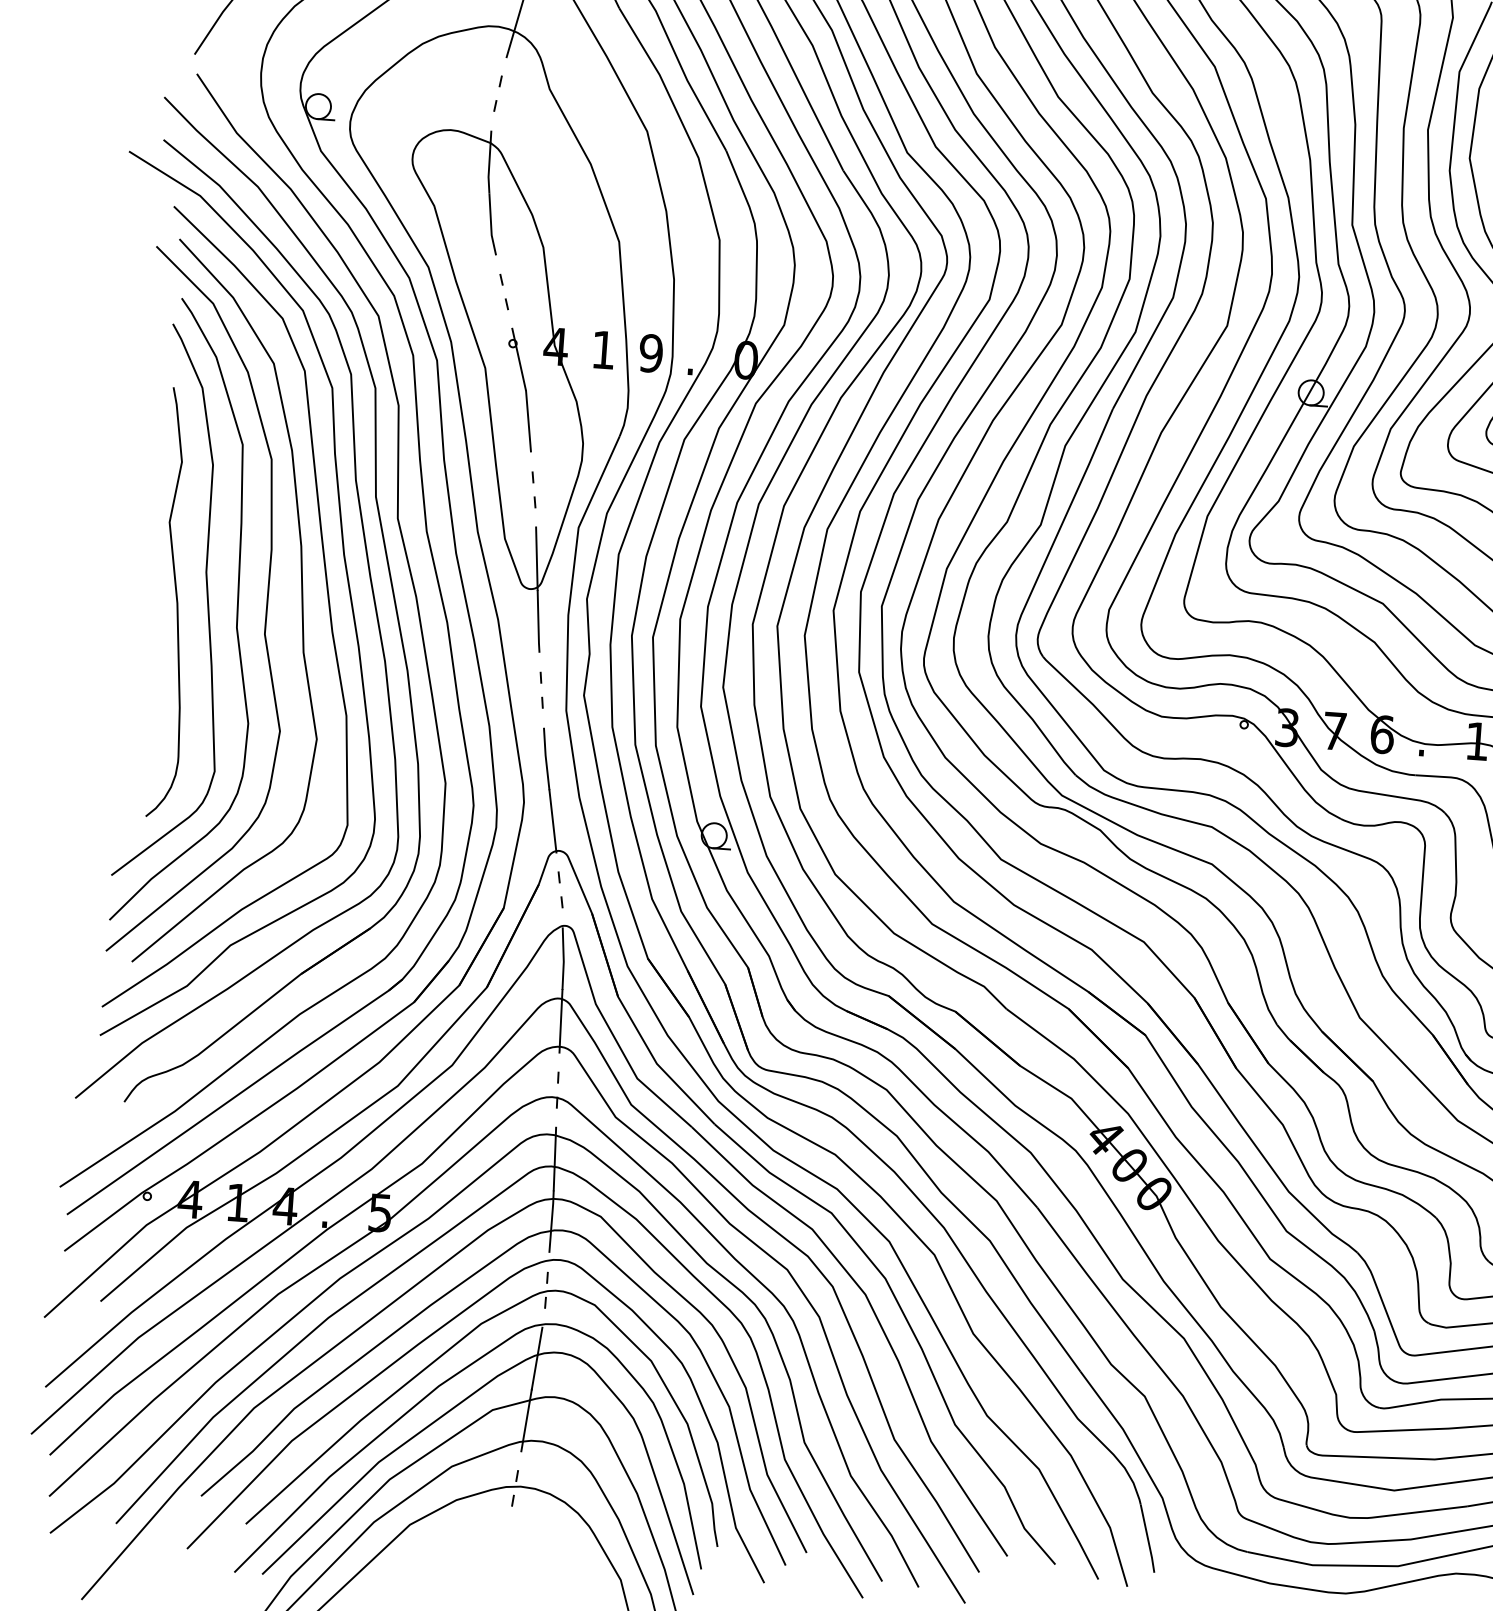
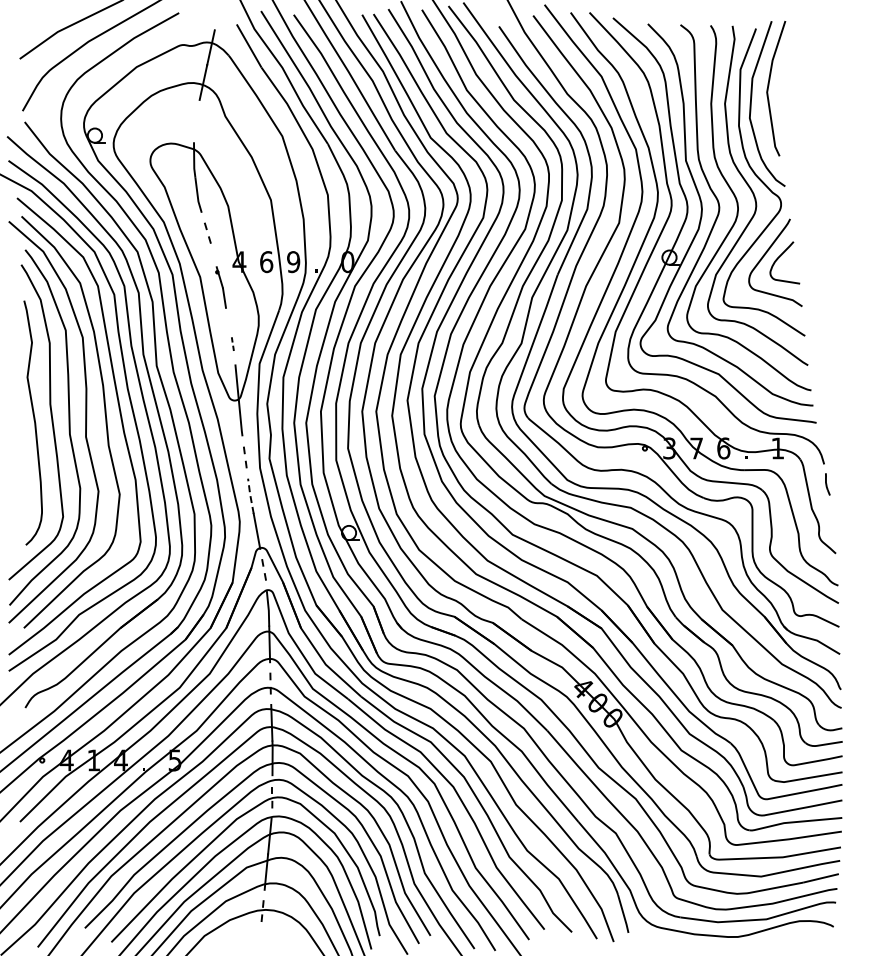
part: (496, 92) -> (195, 120), removed
text: (603, 350) -> (266, 262), 1 -> 6
part: (519, 388) -> (220, 287), size x0.6
part: (533, 488) -> (232, 343), size x0.6
line: (546, 757) -> (250, 495), solid -> dashed

